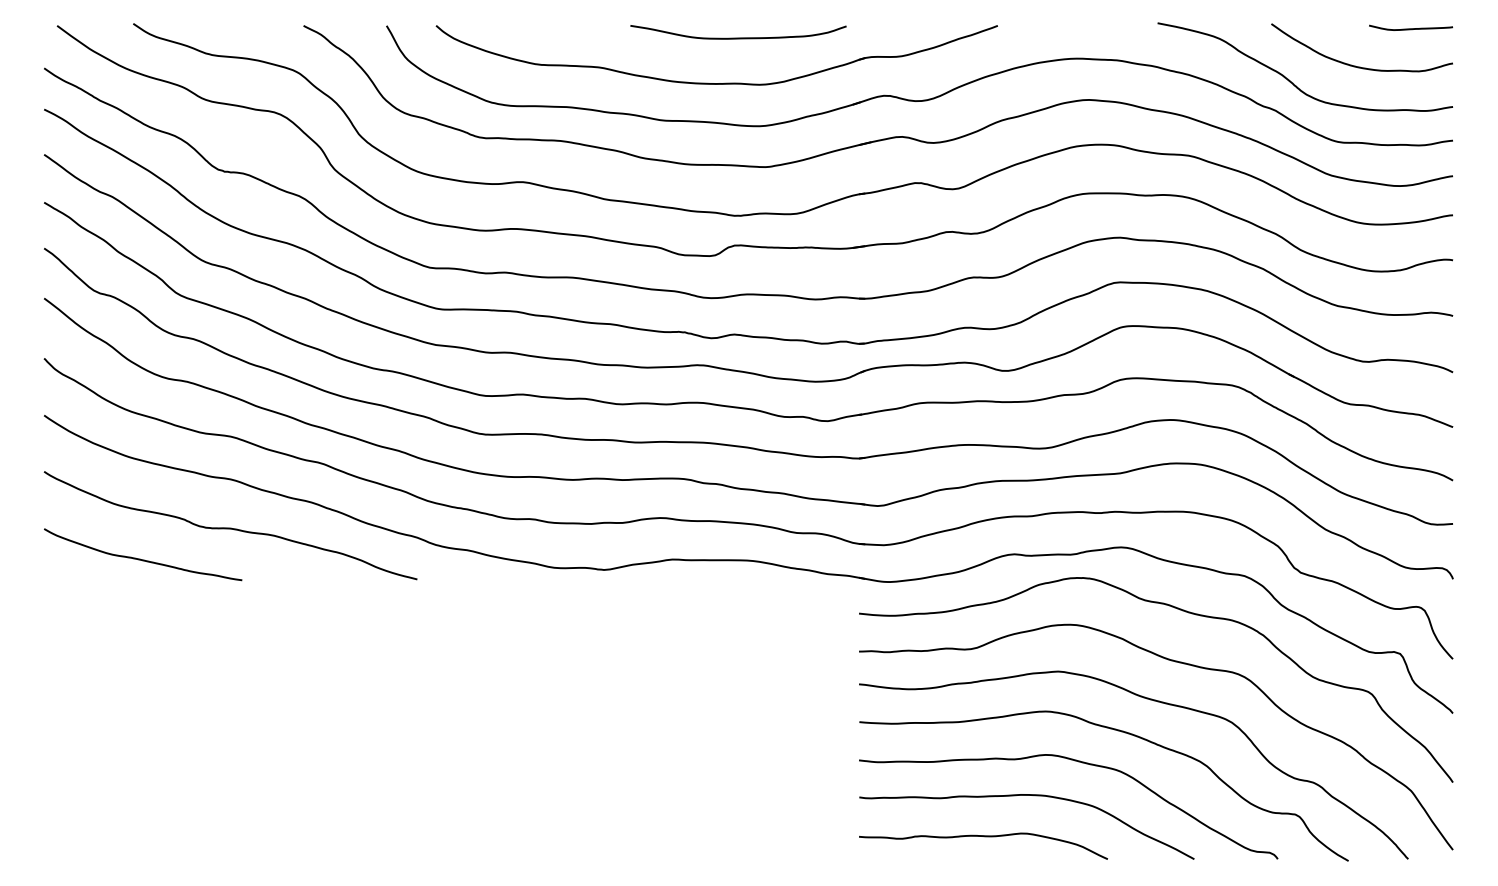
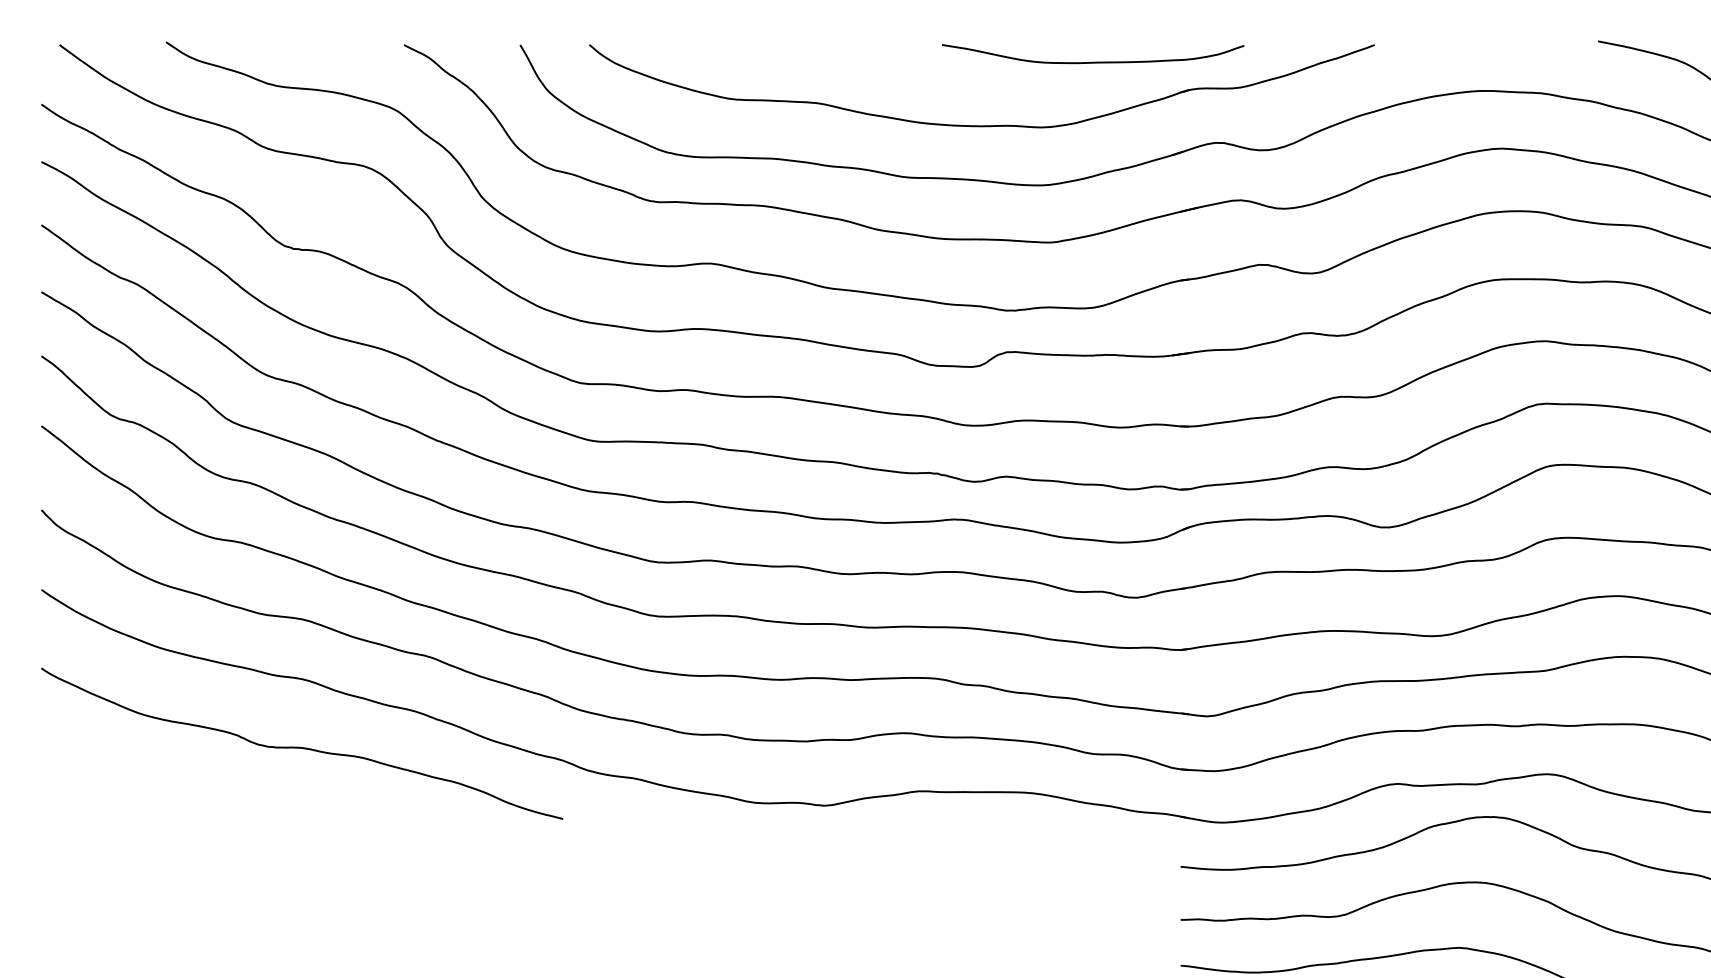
curve: (738, 37) -> (1093, 61), moved
curve: (140, 558) -> (176, 789), removed

